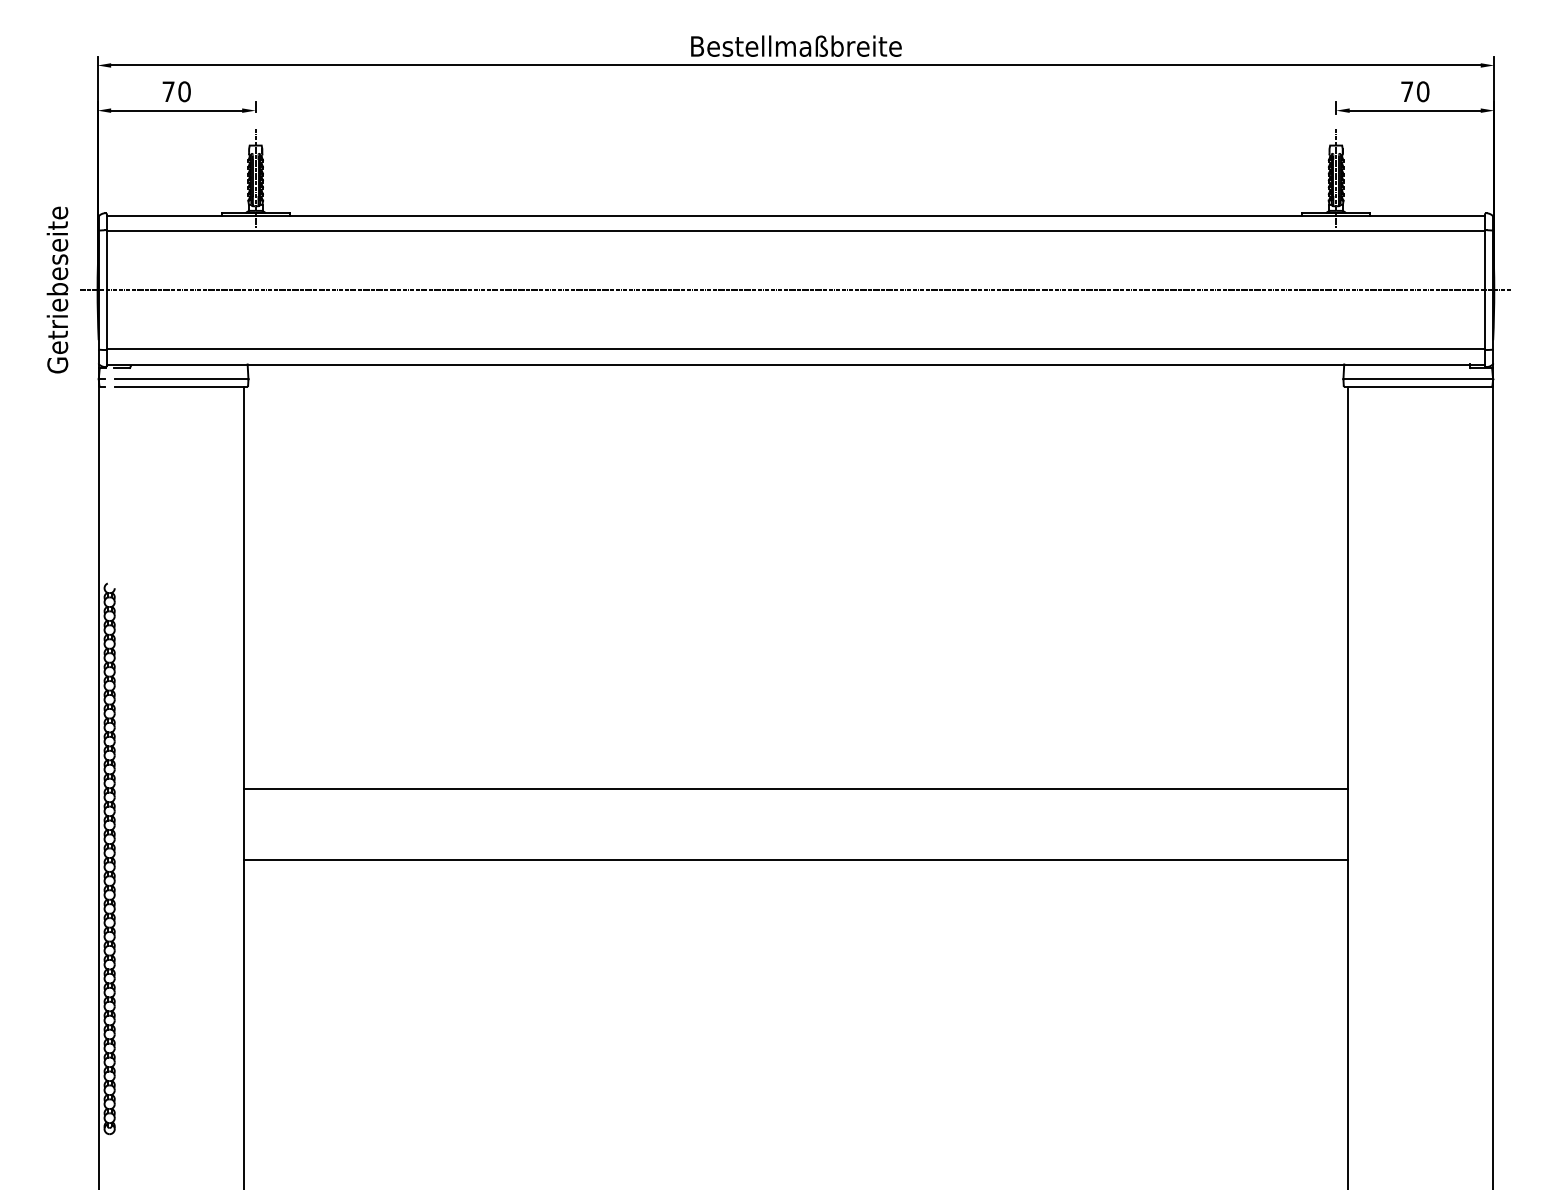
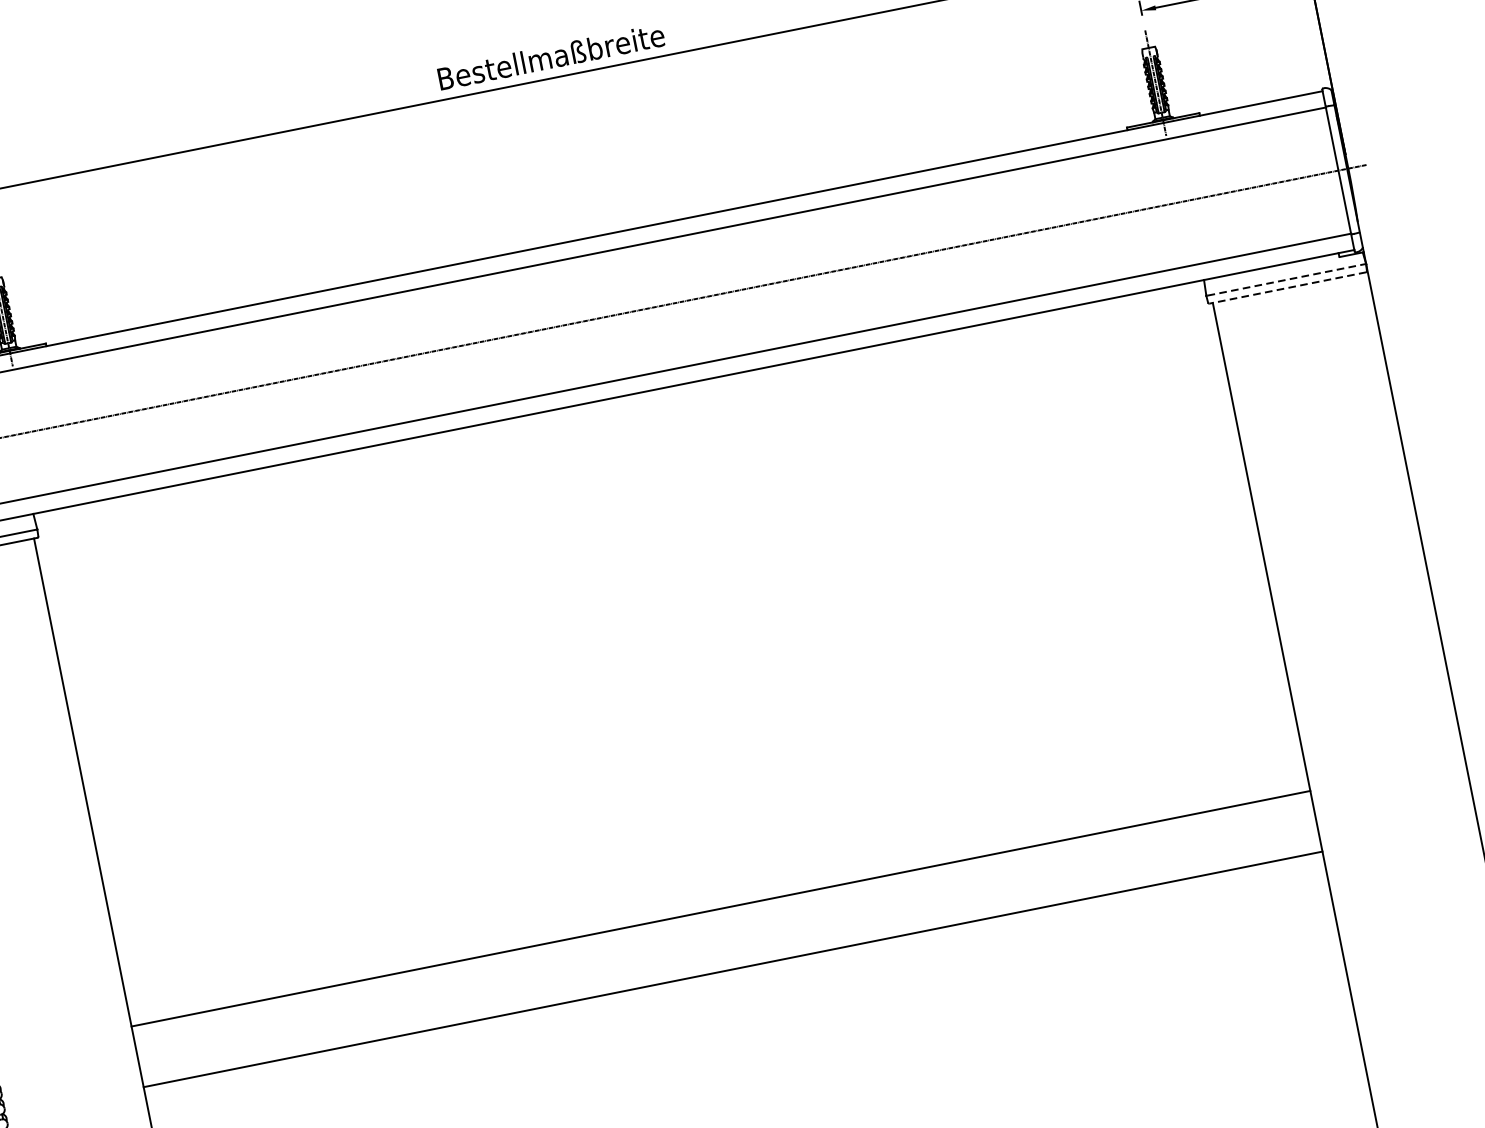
line: (1419, 379) -> (1287, 279), solid -> dashed
line: (1417, 386) -> (1286, 287), solid -> dashed
line: (795, 788) -> (720, 908), moved
line: (795, 859) -> (732, 969), moved

